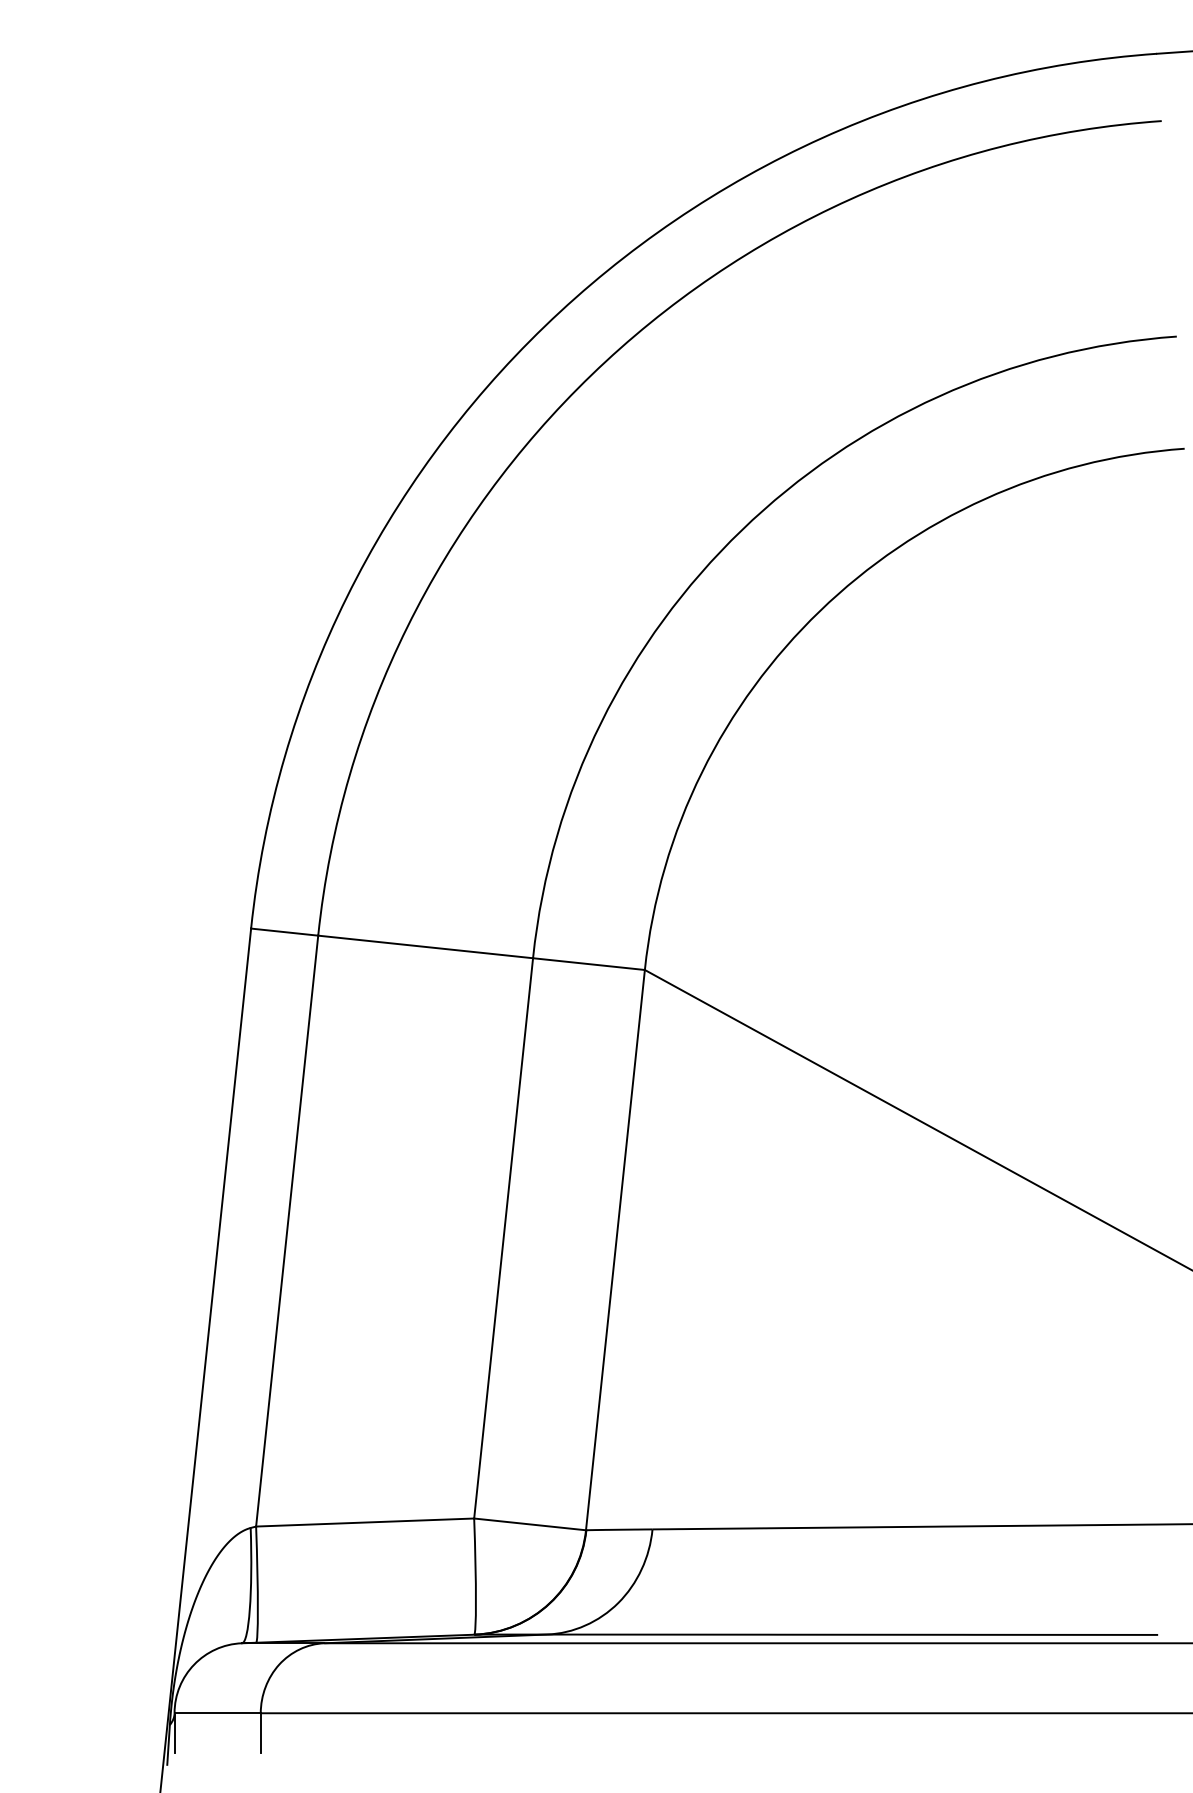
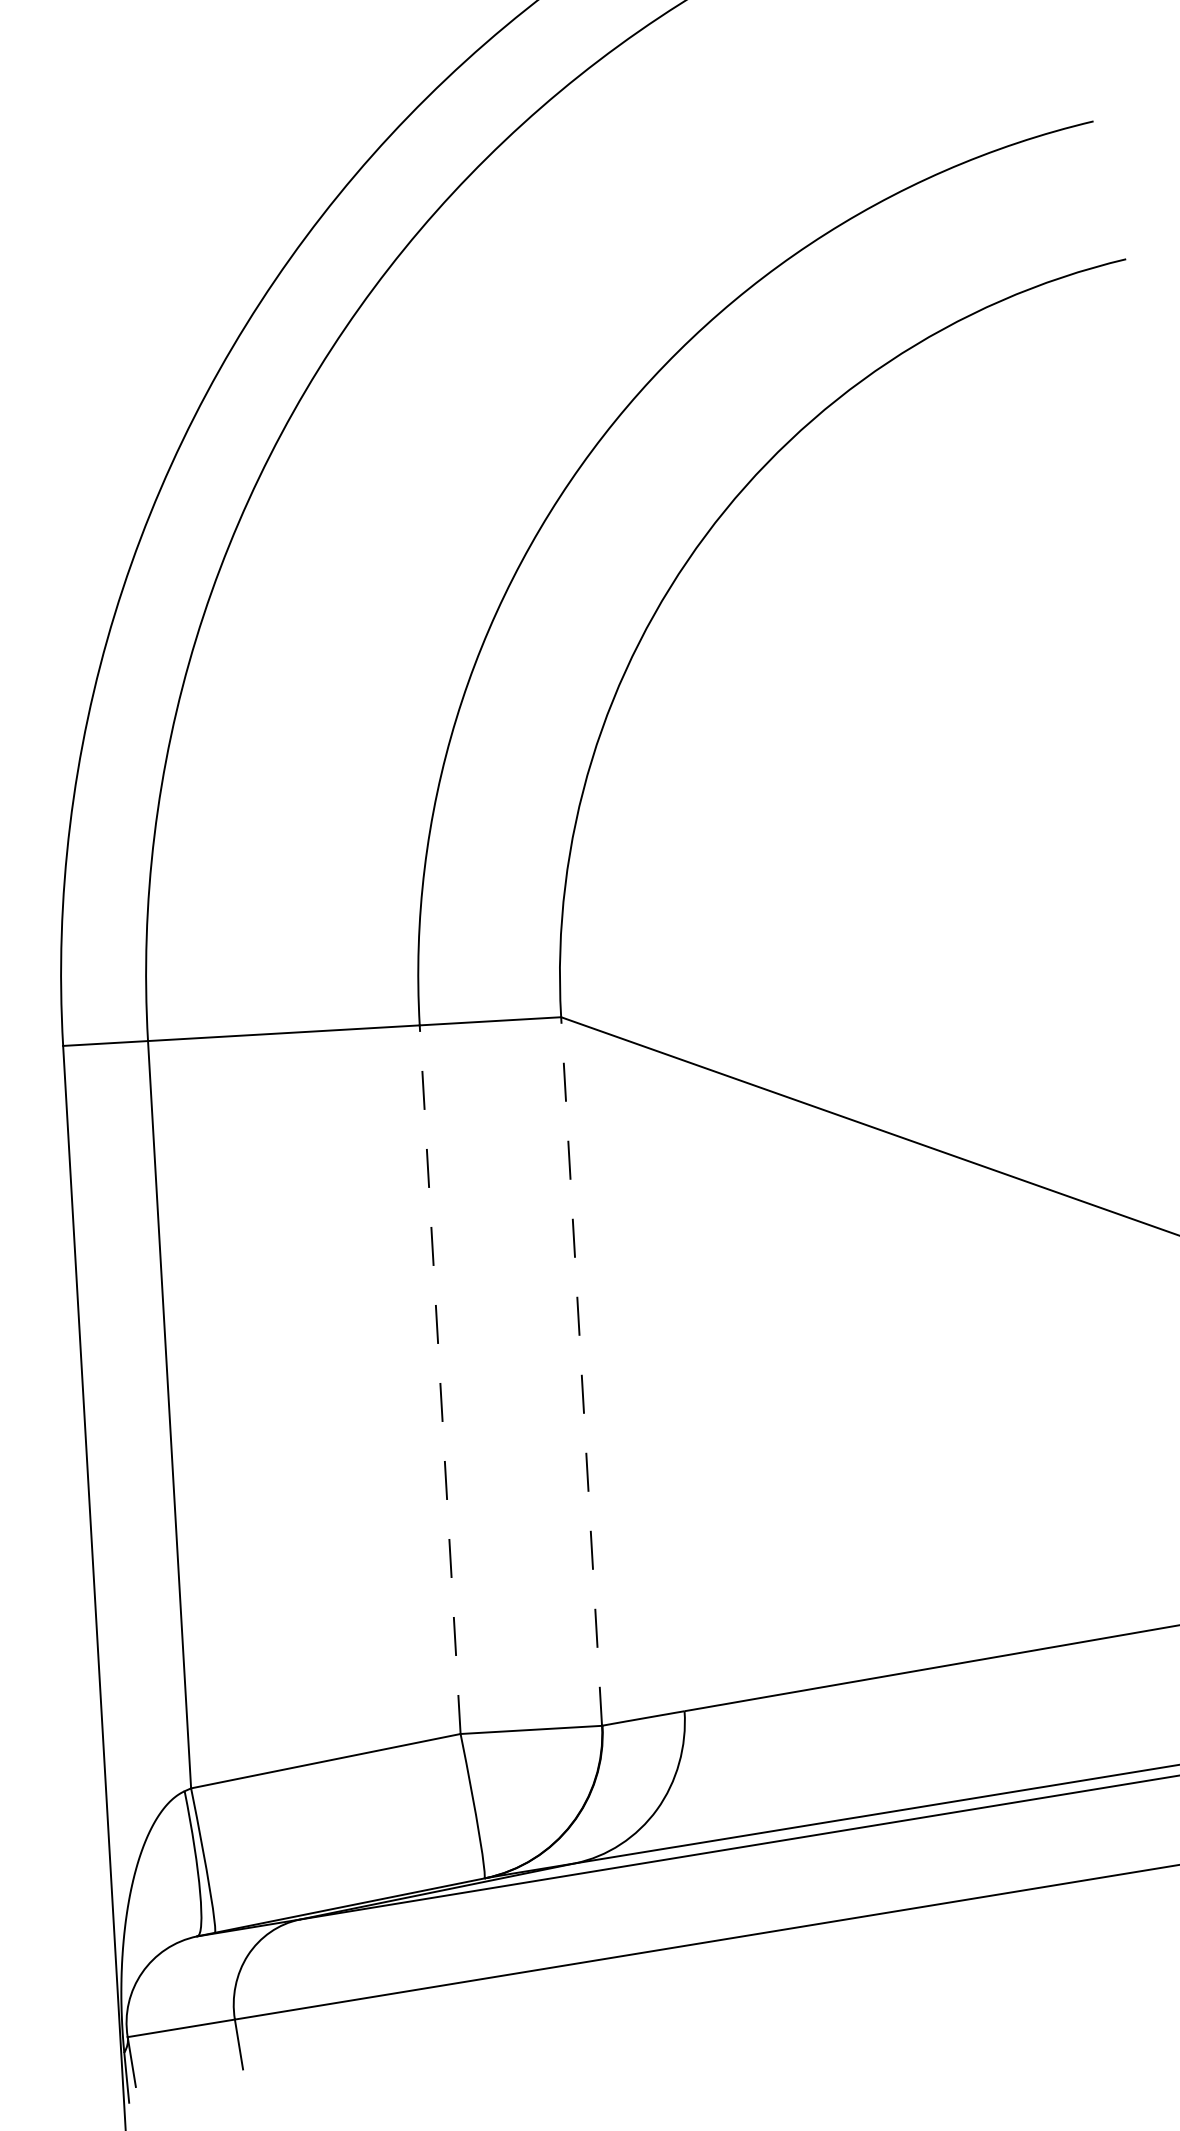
line: (503, 1238) -> (440, 1379), solid -> dashed
line: (615, 1250) -> (581, 1371), solid -> dashed

